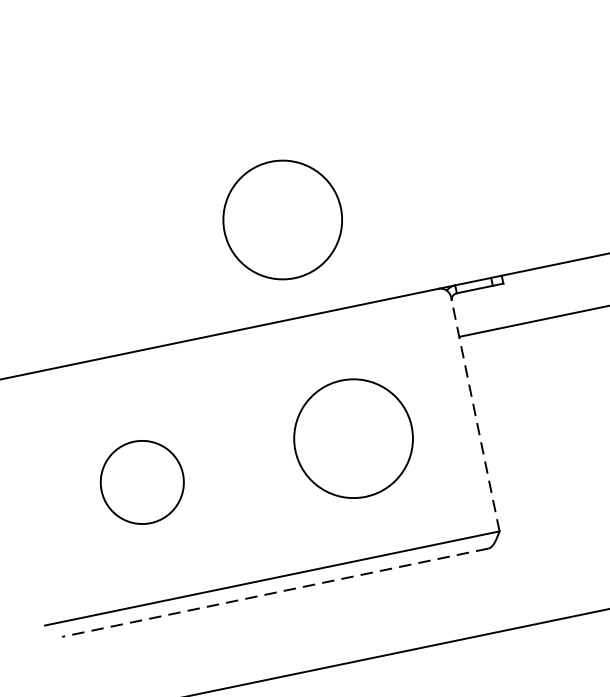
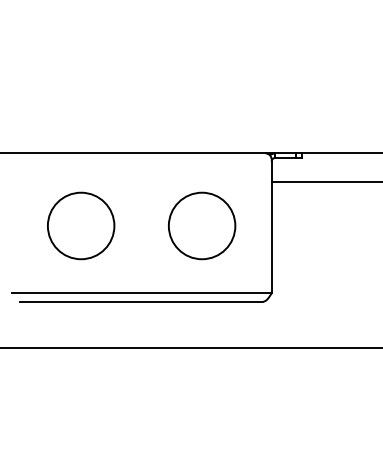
circle: (283, 219) -> (188, 97), removed
line: (475, 414) -> (271, 226), dashed -> solid
circle: (142, 481) -> (81, 225), size x1.43
line: (274, 592) -> (141, 301), dashed -> solid

